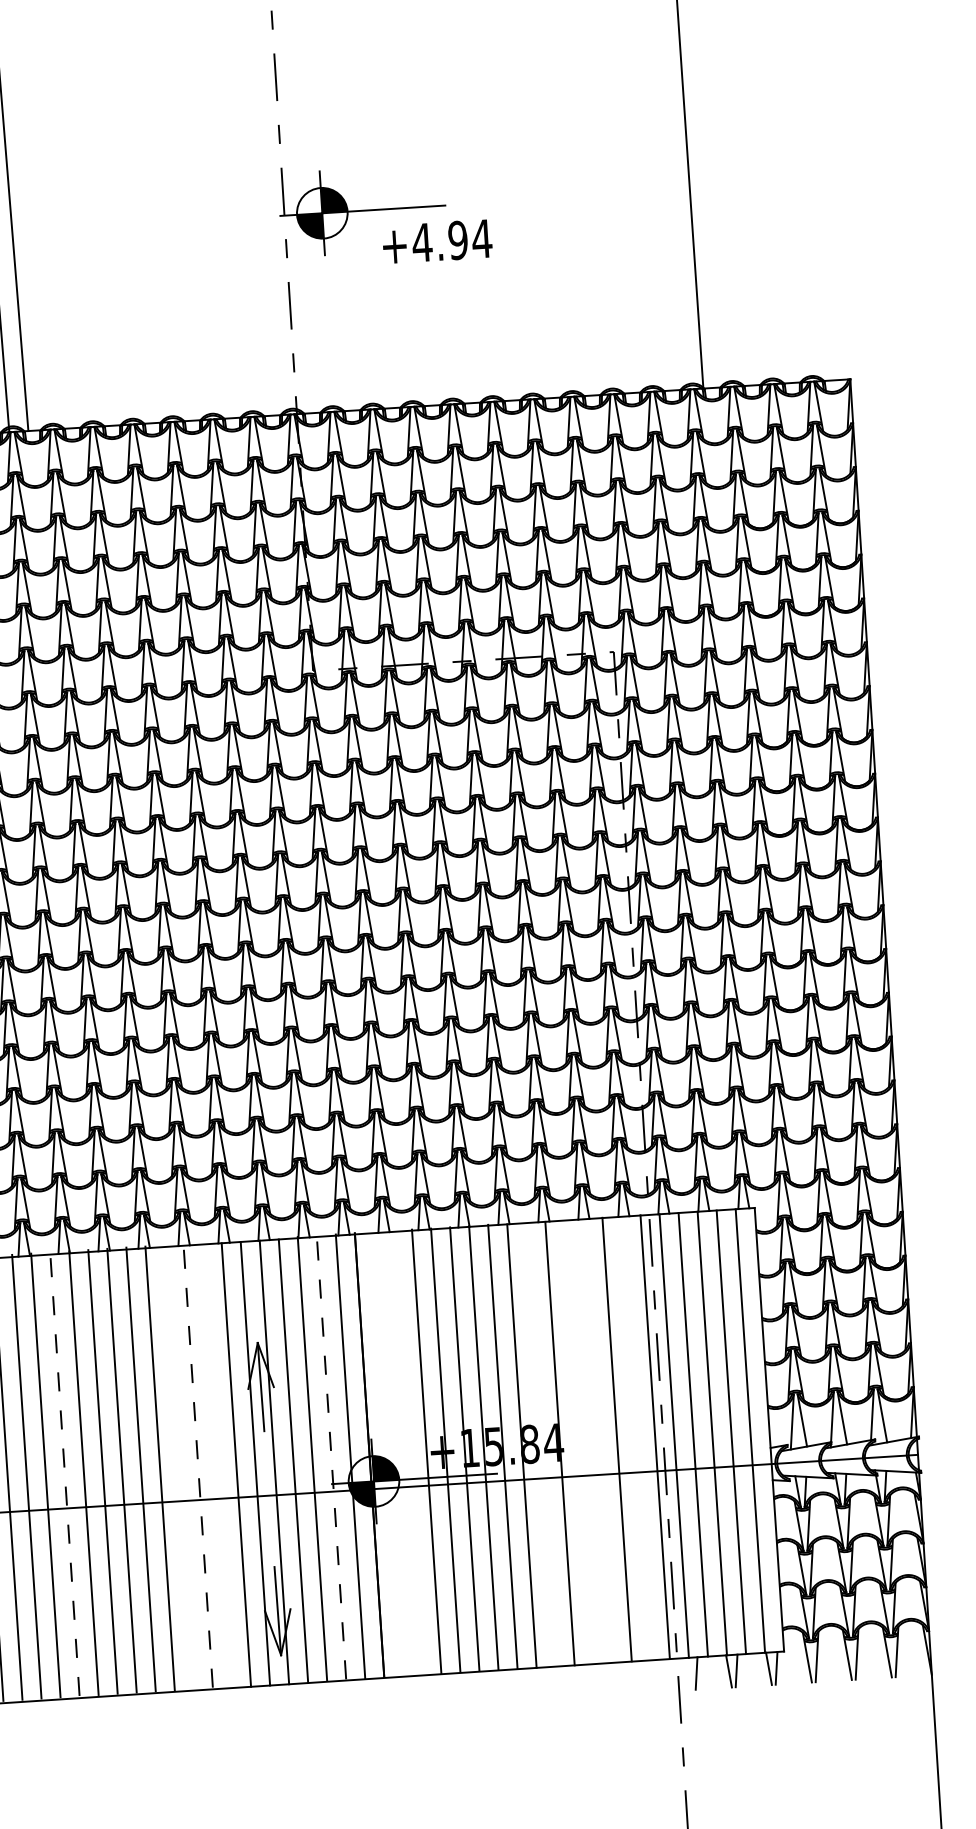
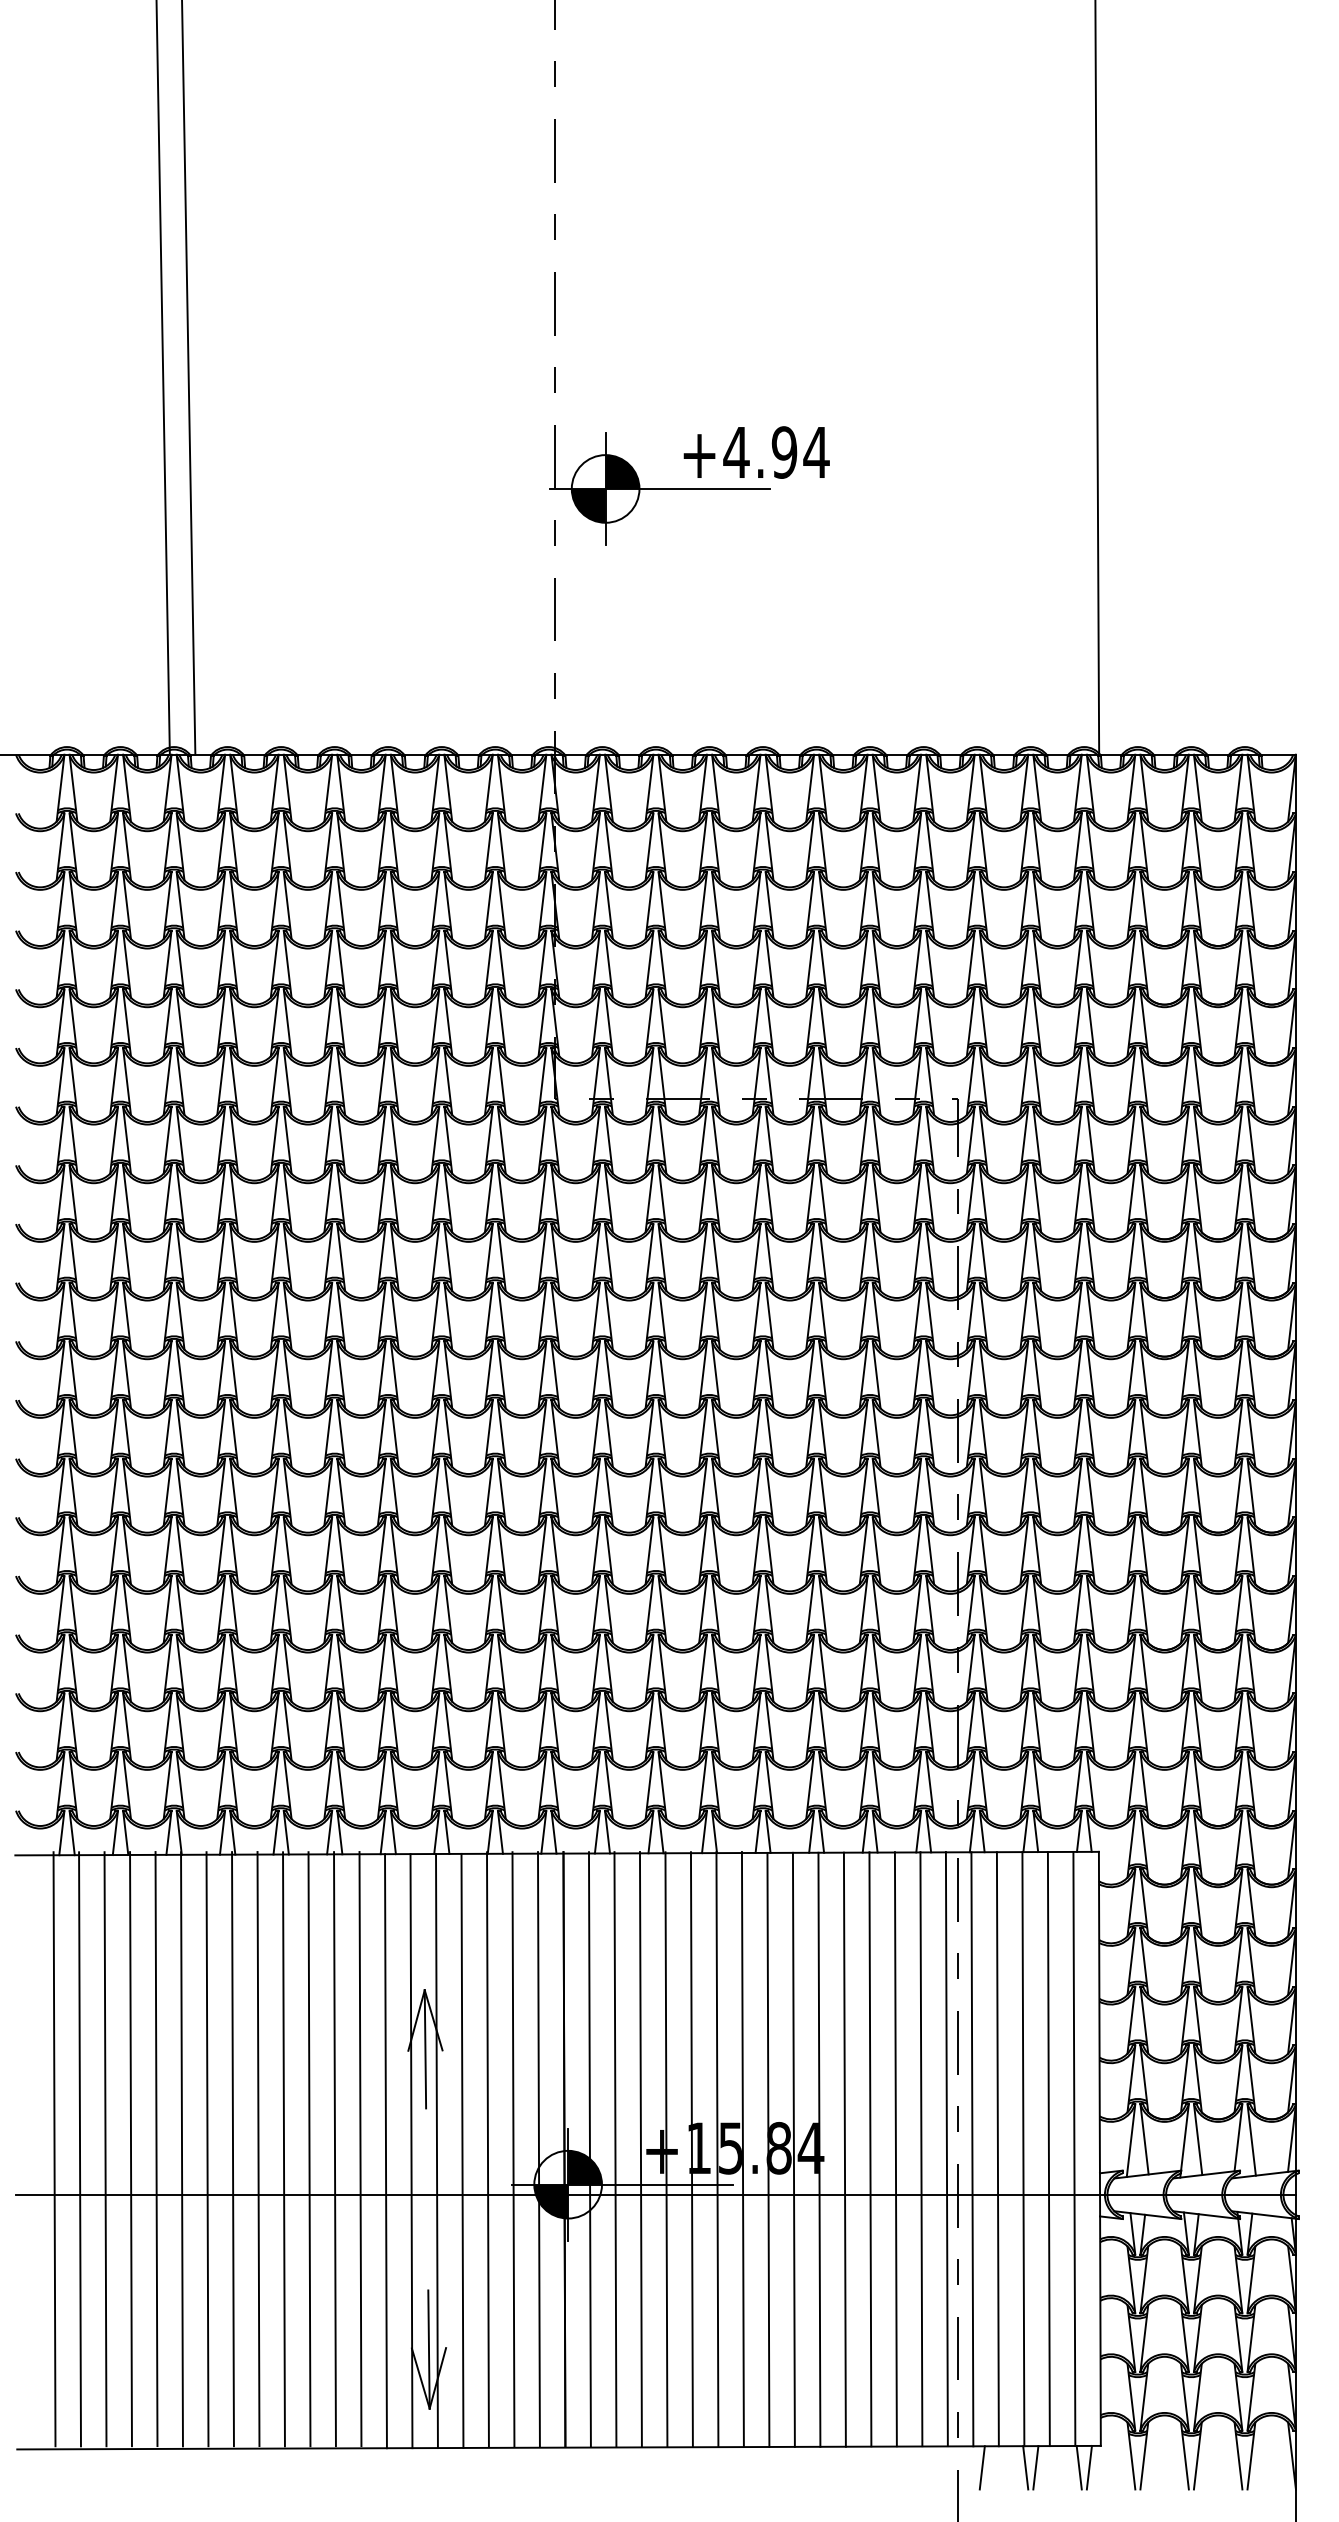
text: (437, 241) -> (756, 452), moved
line: (636, 1438) -> (921, 2149), added
line: (598, 1440) -> (870, 2149), added
line: (578, 1442) -> (844, 2149), added
line: (540, 1444) -> (793, 2149), added
line: (407, 1452) -> (615, 2149), added
line: (388, 1454) -> (589, 2149), added
line: (331, 1457) -> (513, 2148), dashed -> solid
line: (217, 1464) -> (360, 2149), added
line: (197, 1465) -> (334, 2148), dashed -> solid
line: (179, 1467) -> (309, 2149), added
line: (64, 1473) -> (156, 2148), dashed -> solid

